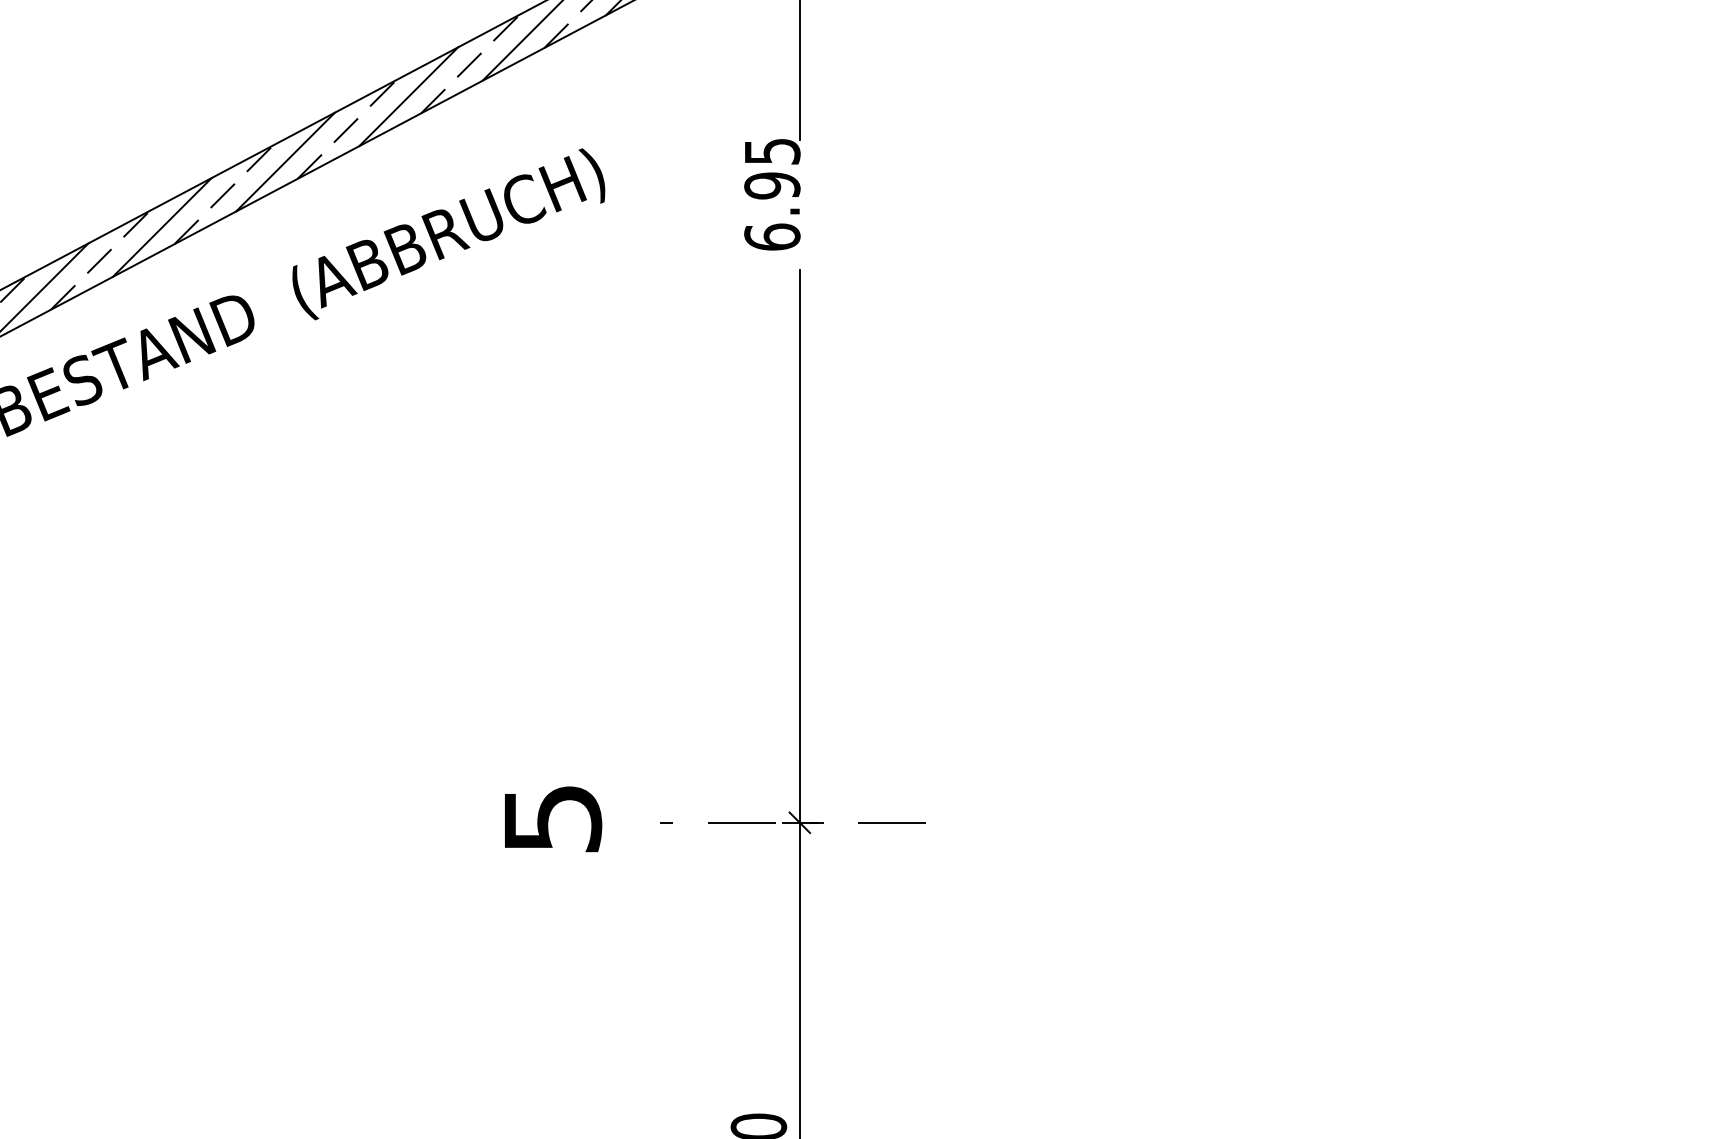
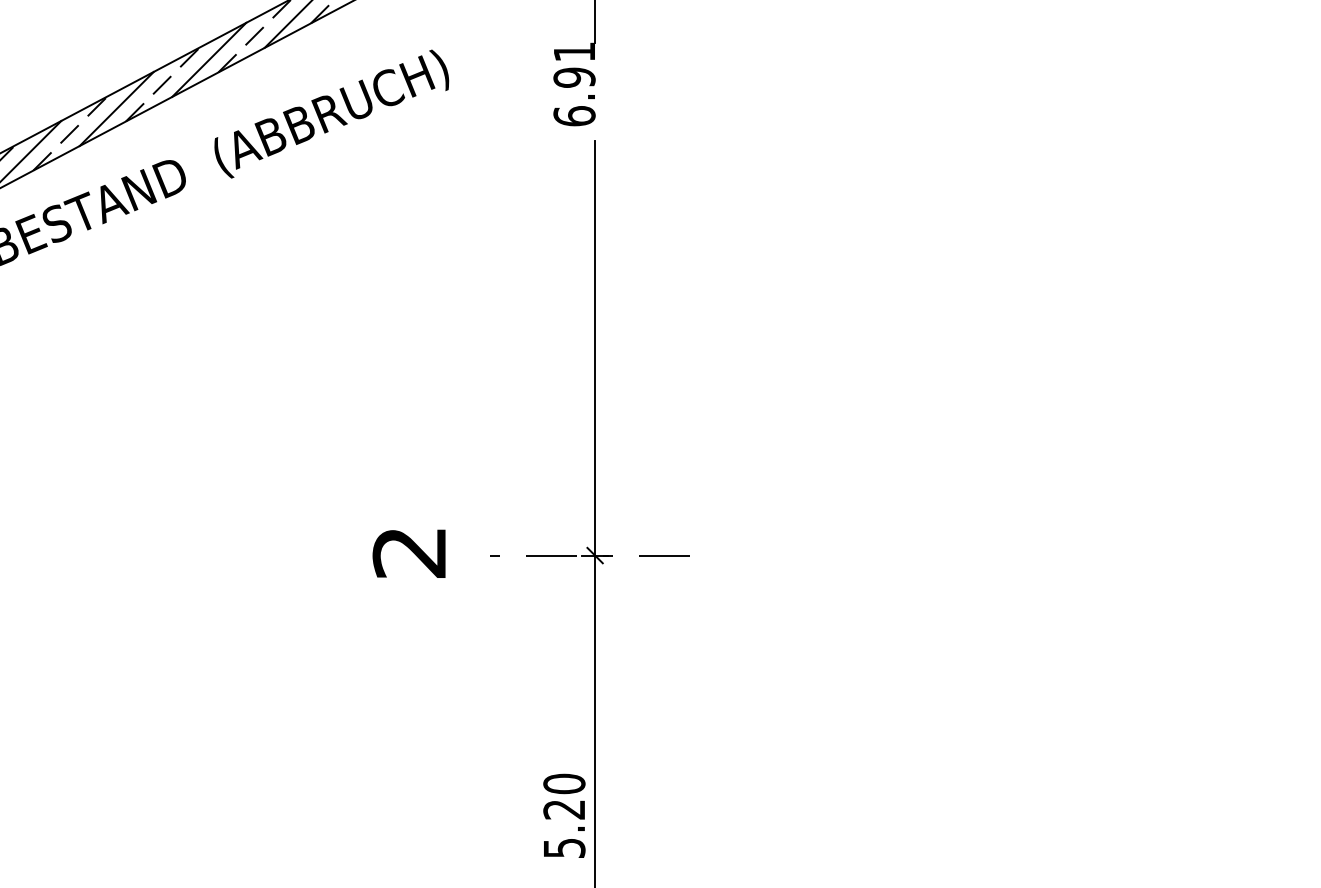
text: (772, 150) -> (574, 51), 6.95 -> 6.91
text: (552, 818) -> (409, 552), 5 -> 2

